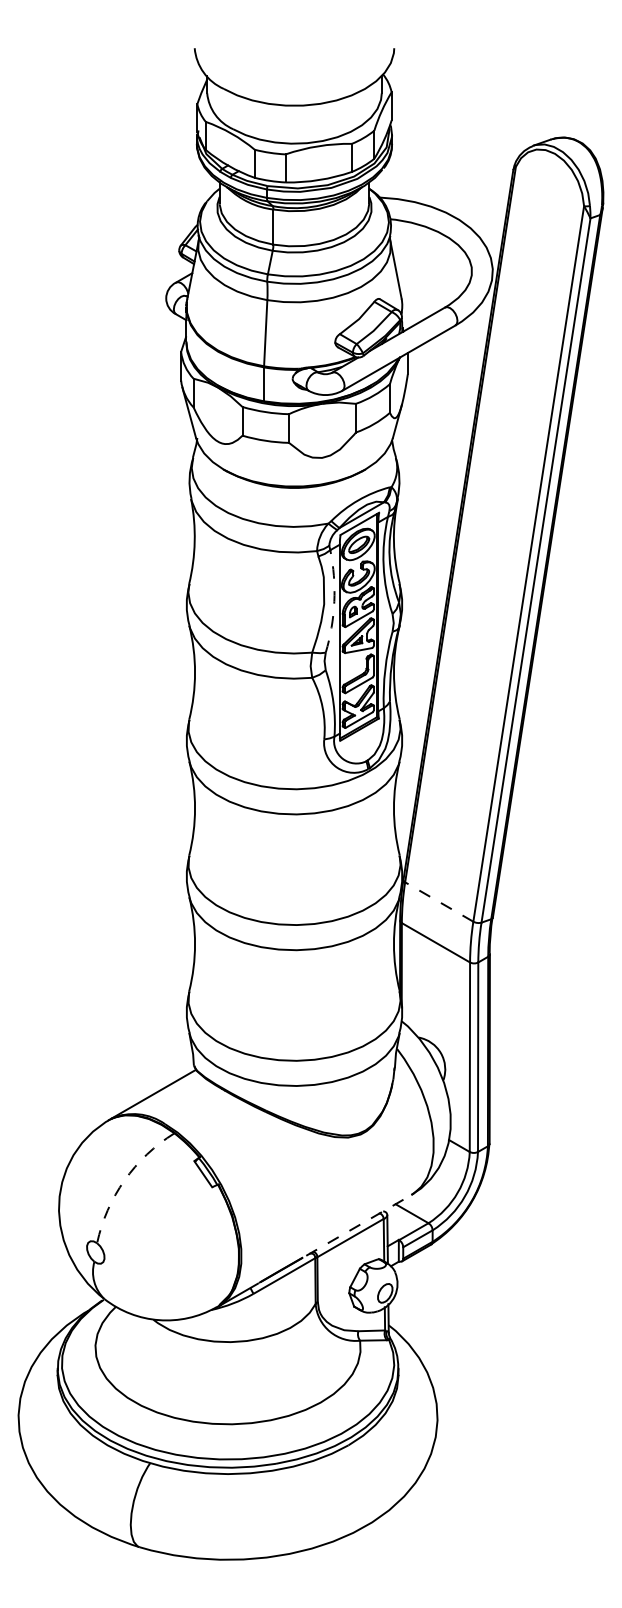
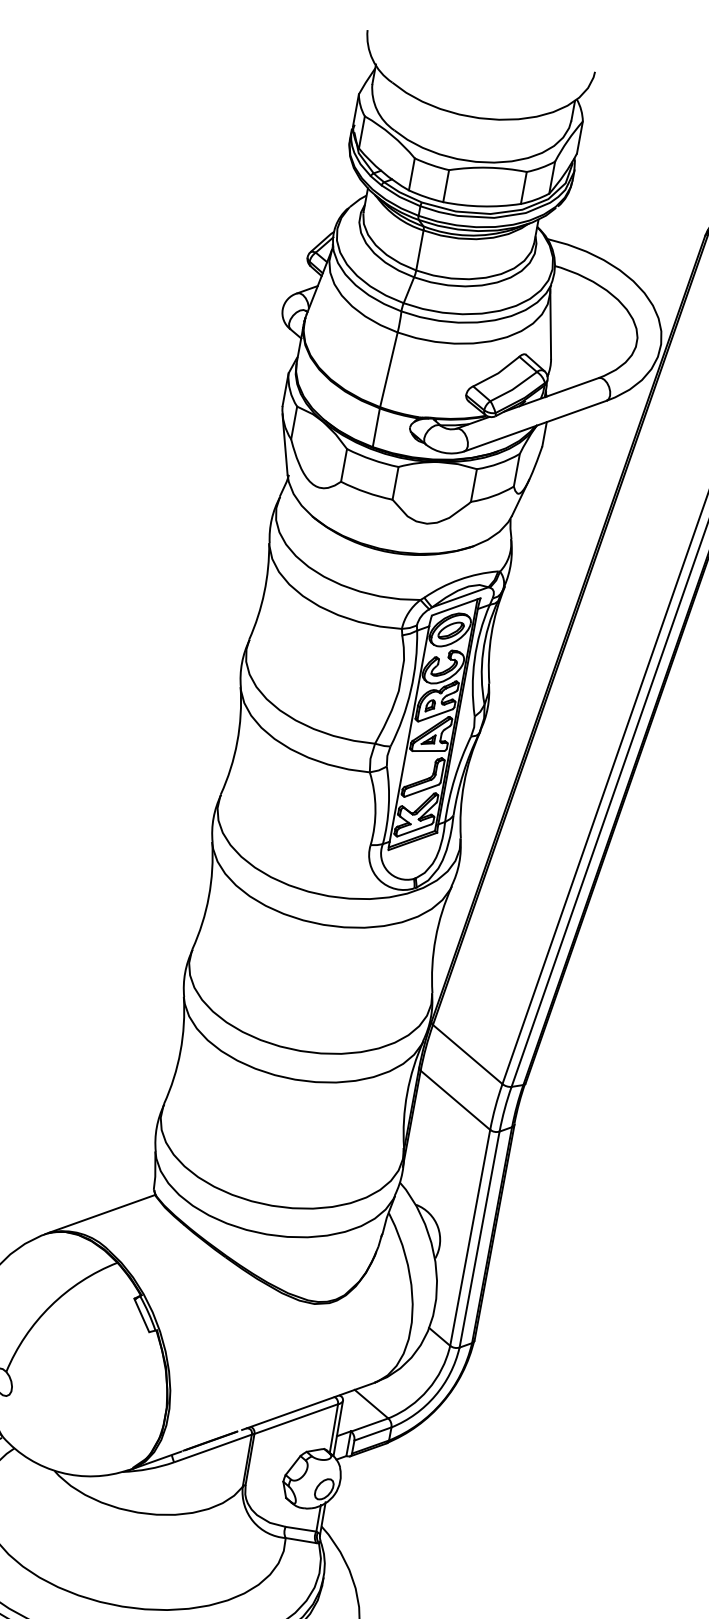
arc: (334, 601) -> (411, 690), dashed -> solid
line: (438, 901) -> (466, 1053), dashed -> solid
arc: (124, 1180) -> (50, 1306), dashed -> solid
line: (358, 1225) -> (307, 1406), dashed -> solid

